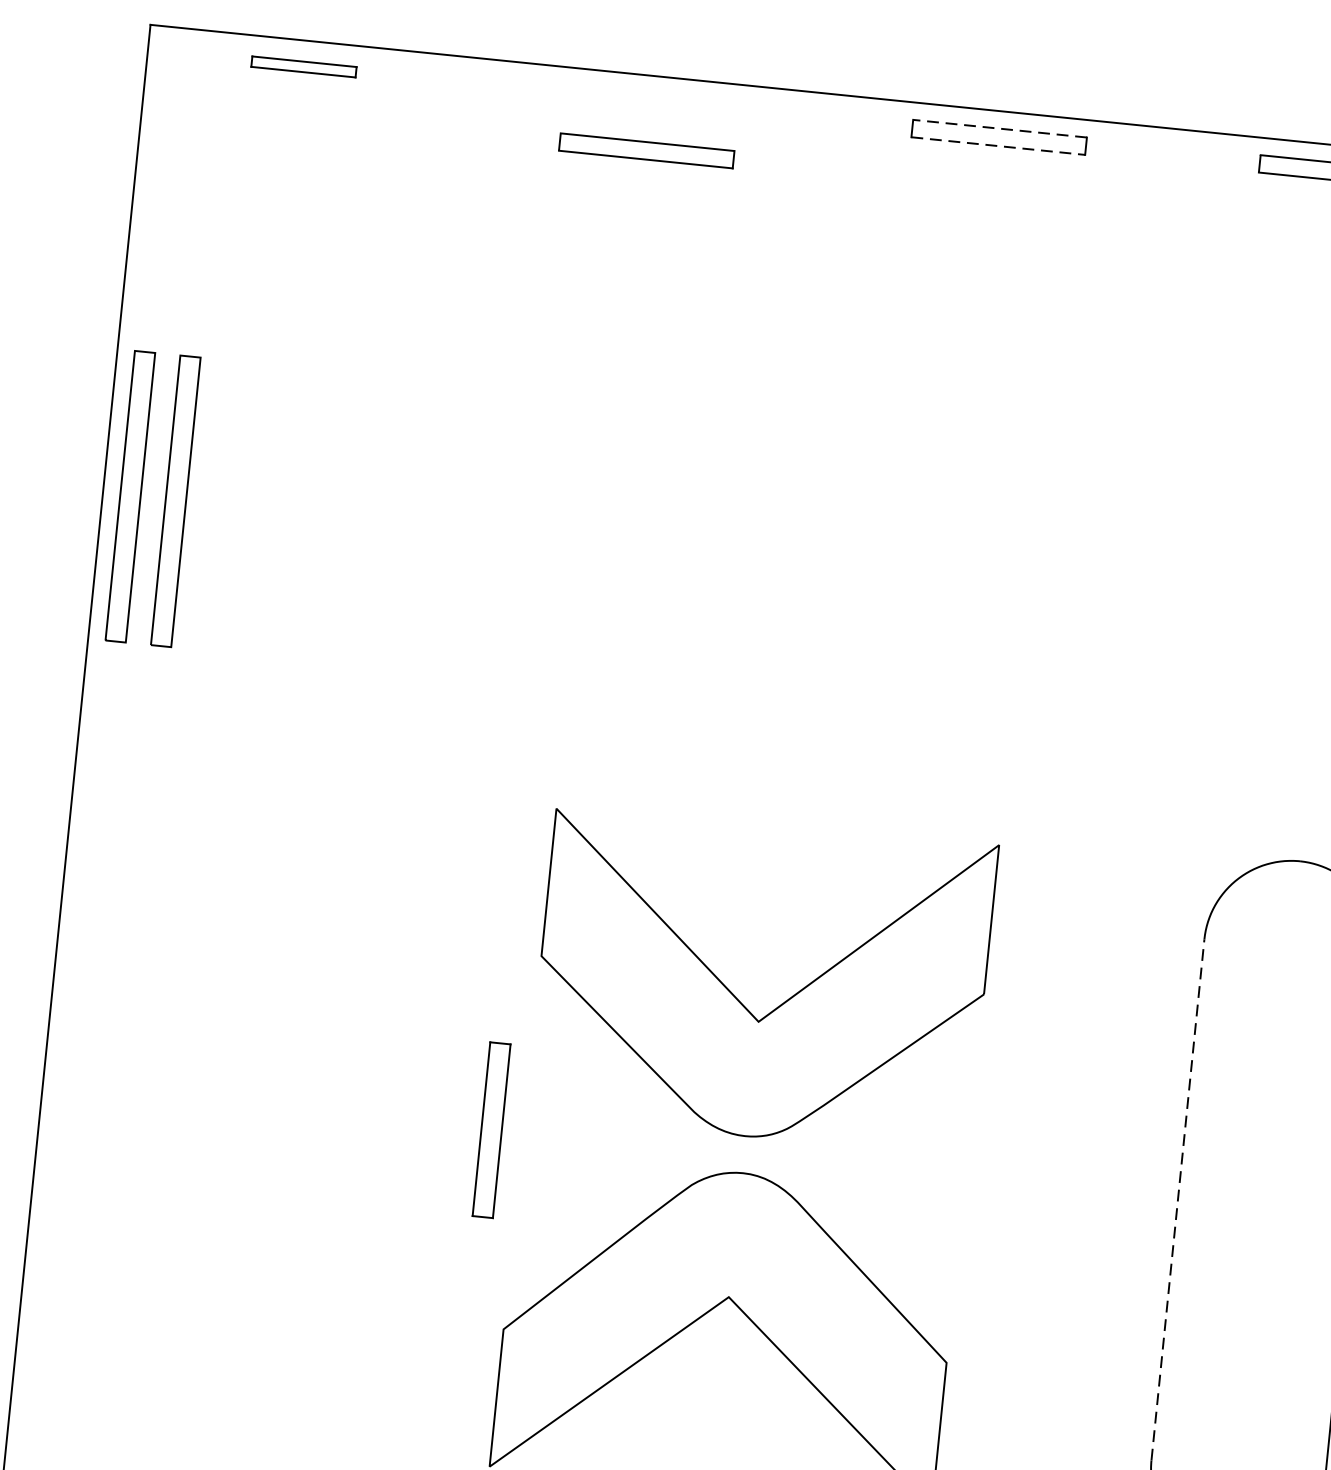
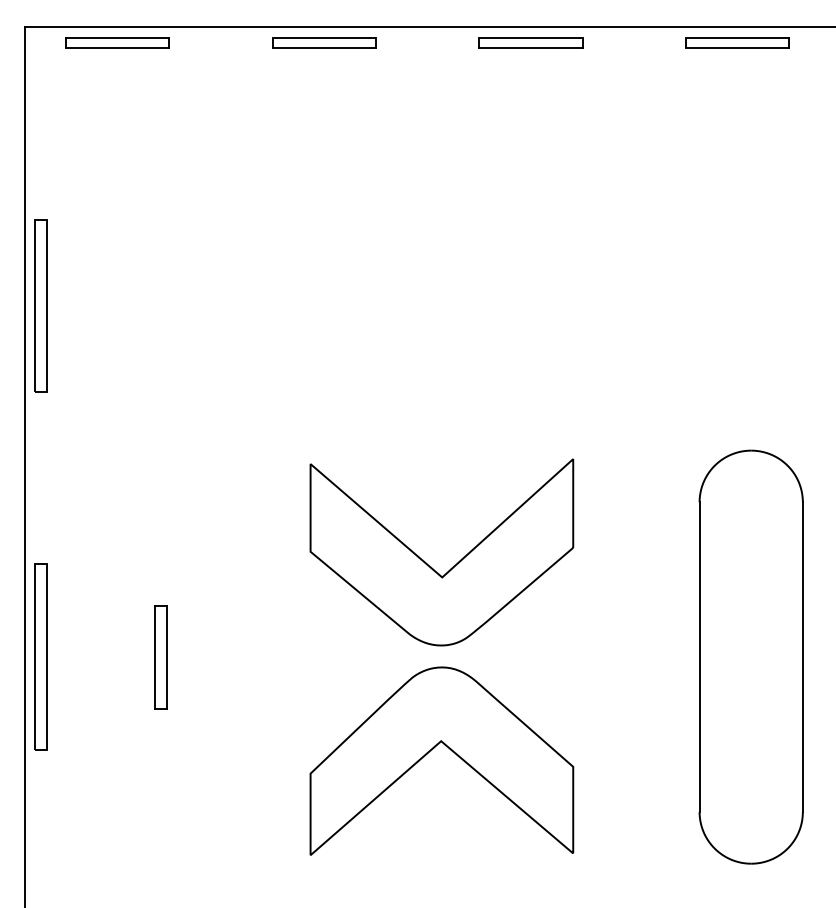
part: (303, 66) -> (117, 42), size x1.67
line: (999, 128) -> (530, 37), dashed -> solid
line: (997, 145) -> (530, 47), dashed -> solid
part: (646, 150) -> (324, 42), moved
part: (174, 500) -> (67, 305), removed
part: (69, 1086) -> (40, 656), added
part: (491, 1130) -> (160, 657), moved
line: (1177, 1200) -> (699, 657), dashed -> solid

